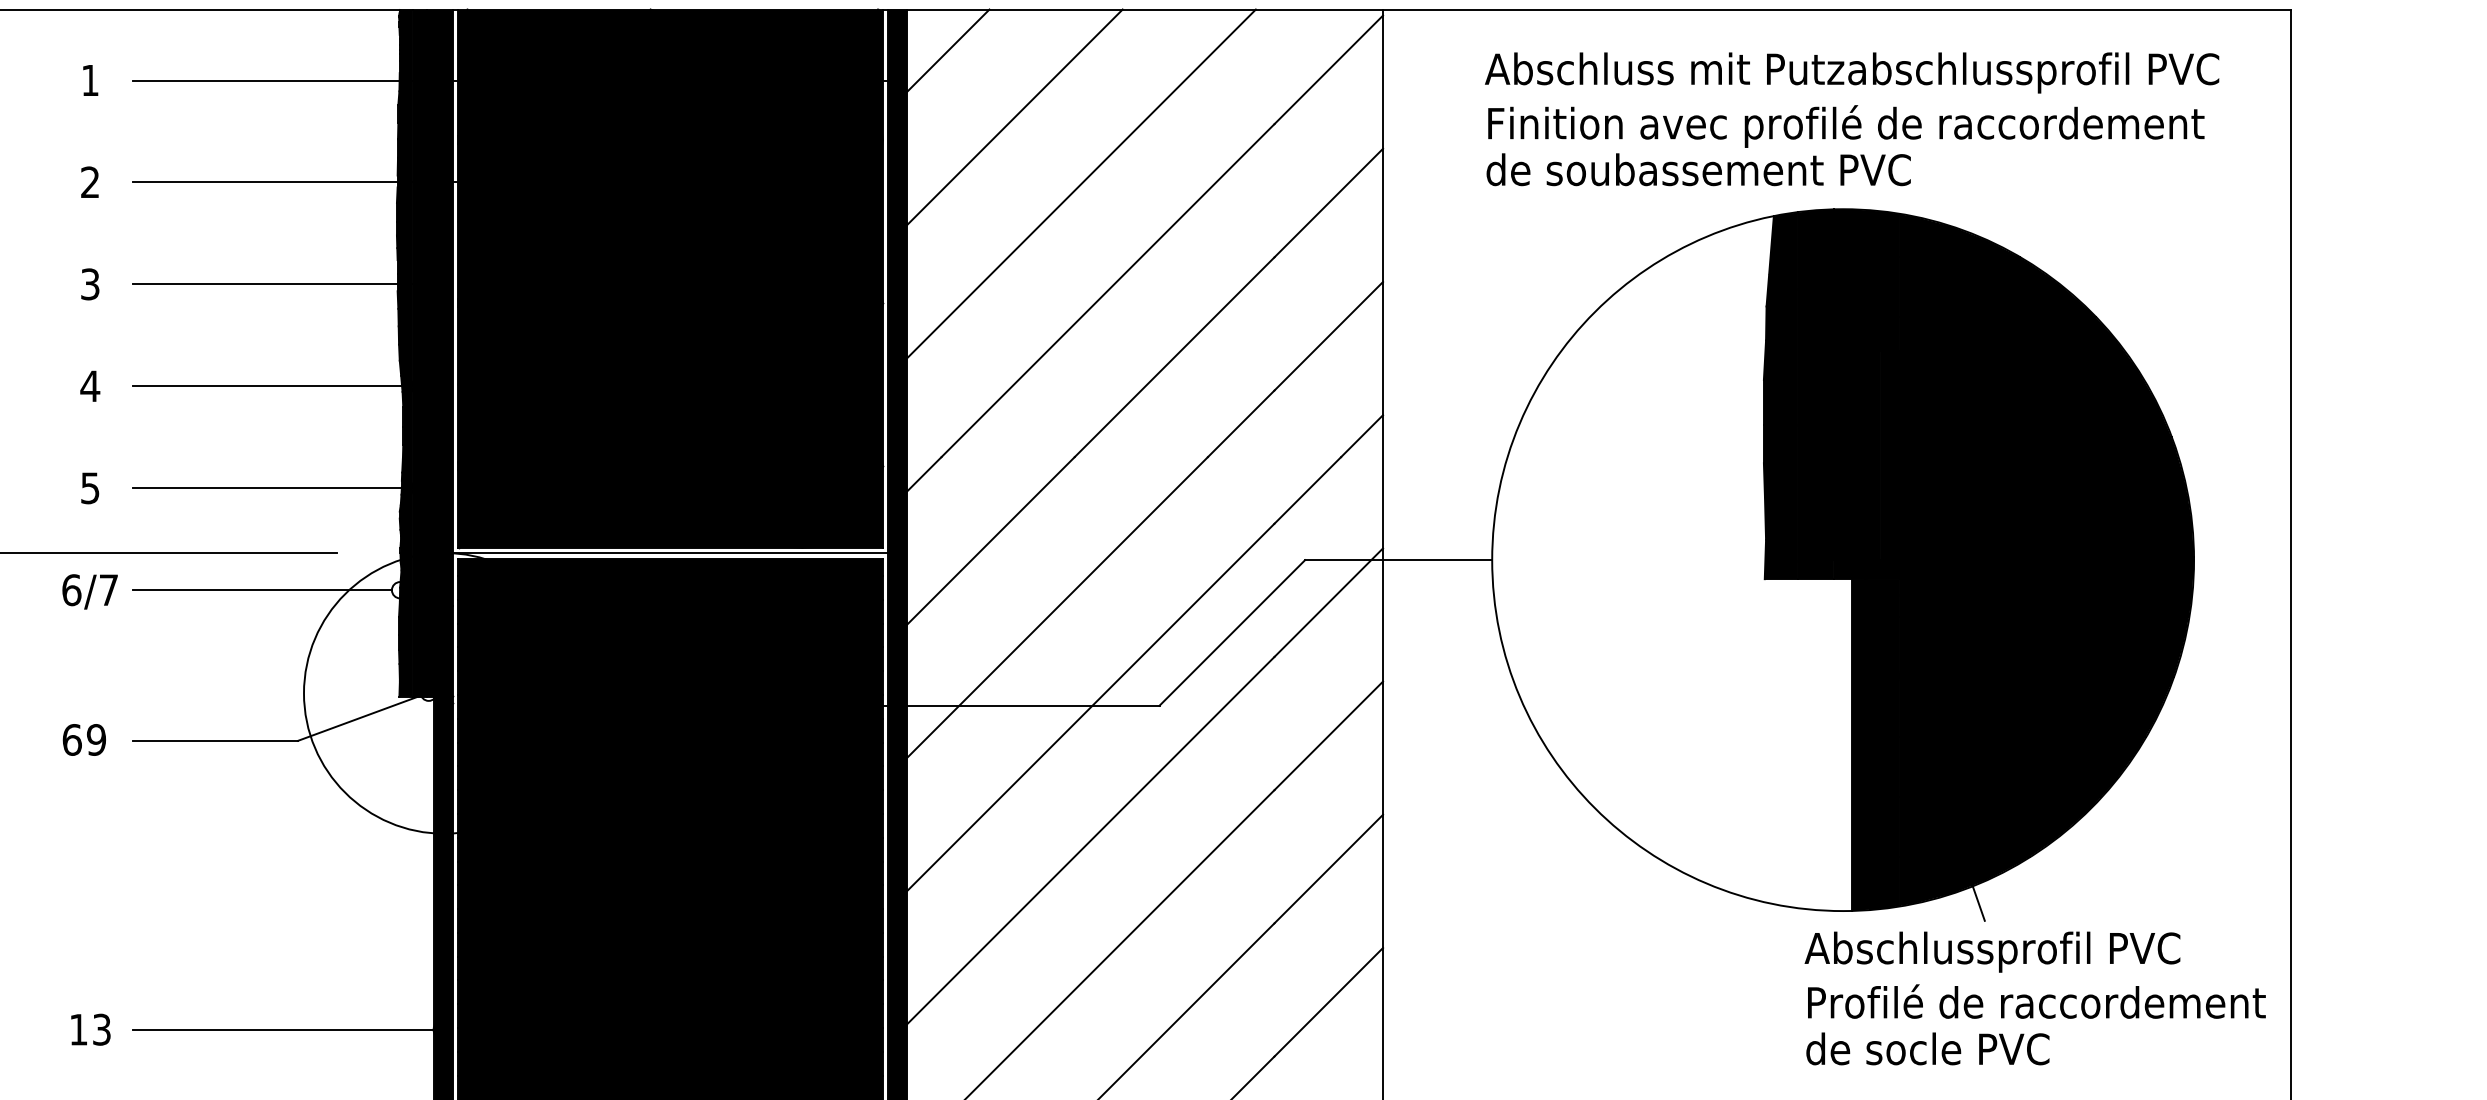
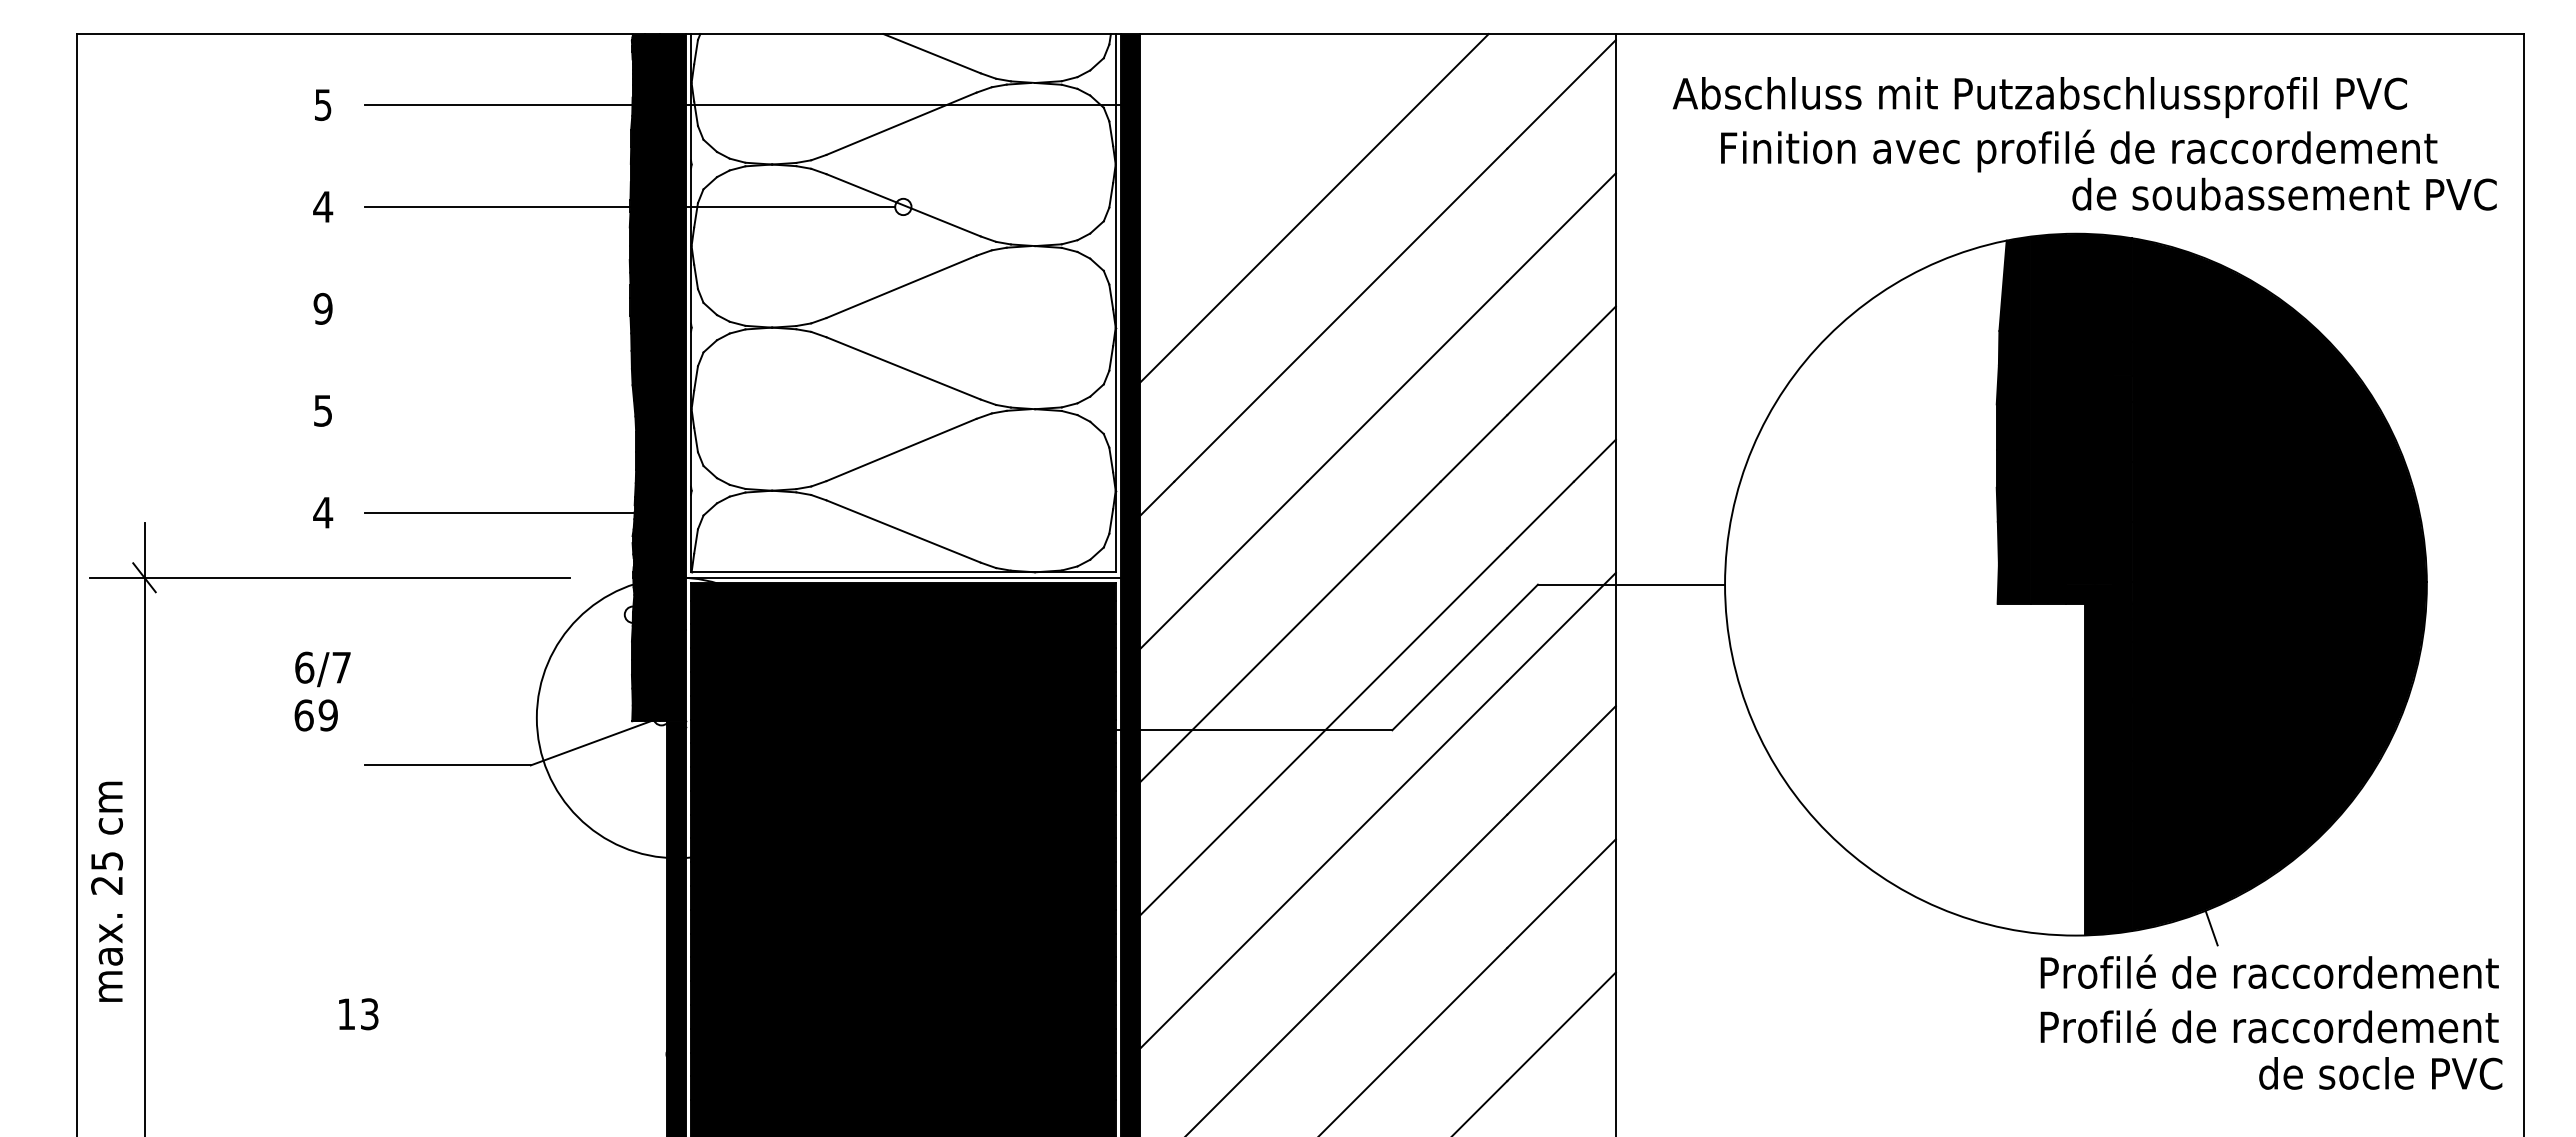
line: (948, 50) -> (1181, 75), removed
text: (1851, 72) -> (2039, 97), moved
text: (90, 80) -> (323, 105), 1 -> 5
line: (1014, 116) -> (1247, 141), removed
text: (1698, 168) -> (2284, 193), moved
text: (90, 181) -> (323, 206), 2 -> 4
fill: (670, 278) -> (903, 303), removed
text: (89, 283) -> (322, 308), 3 -> 9
line: (282, 283) -> (515, 308), removed
text: (90, 385) -> (323, 410), 4 -> 5
line: (271, 385) -> (504, 410), removed
text: (90, 487) -> (323, 512), 5 -> 4
line: (261, 589) -> (494, 614), removed
text: (89, 591) -> (322, 669), moved
text: (83, 739) -> (315, 715), moved
text: (2034, 950) -> (2267, 975), Abschlussprofil PVC -> Profilé de raccordement
text: (90, 1029) -> (358, 1014), moved
line: (282, 1029) -> (515, 1054), removed
text: (1927, 1048) -> (2380, 1073), moved

